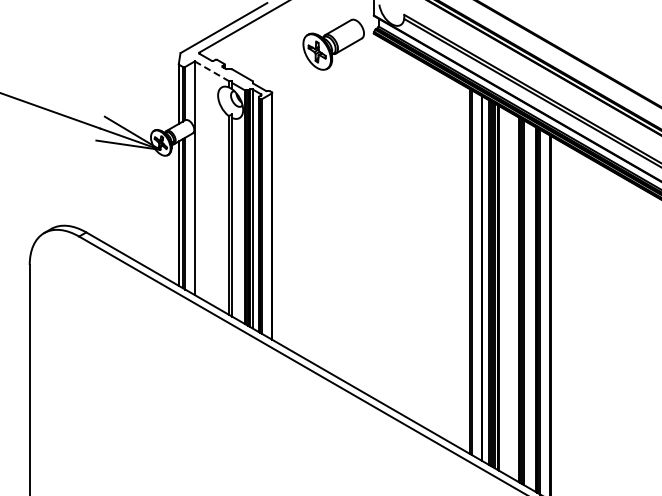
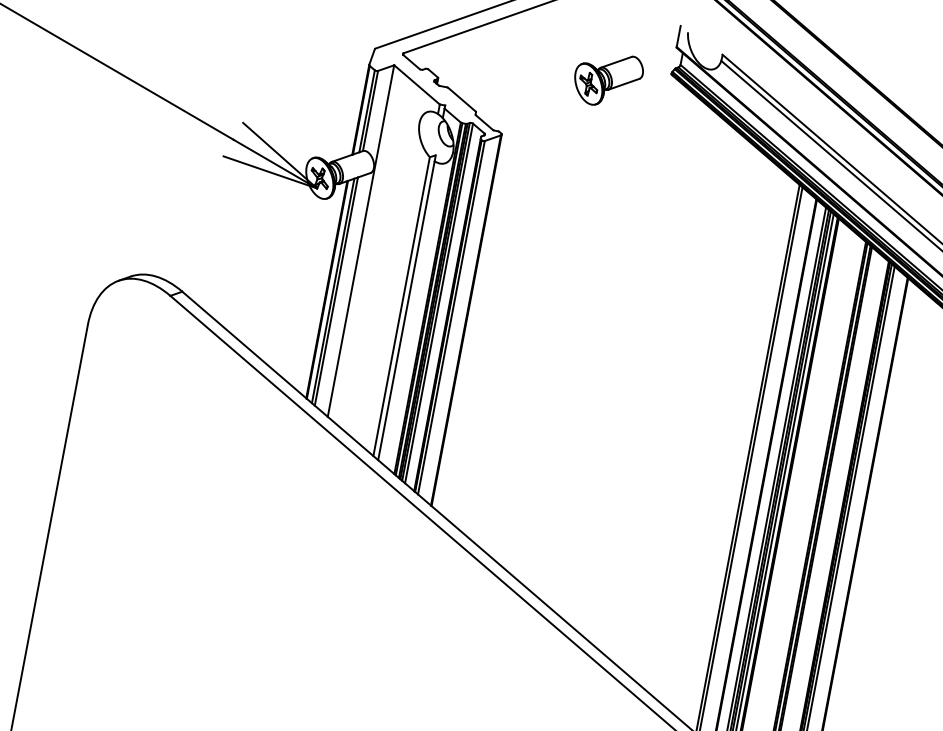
part: (333, 44) -> (607, 79), size x0.71
line: (211, 71) -> (416, 85), dashed -> solid

